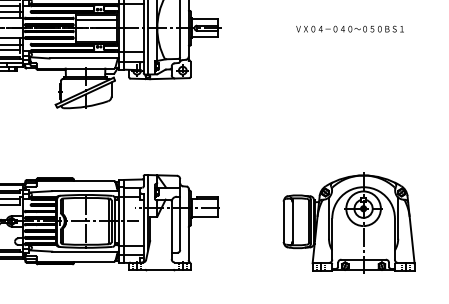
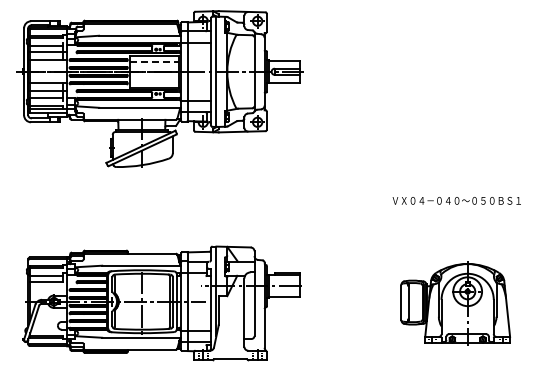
line: (97, 19) -> (155, 61), solid -> dashed
text: (349, 28) -> (456, 200), moved
part: (349, 222) -> (455, 303), size x0.7

